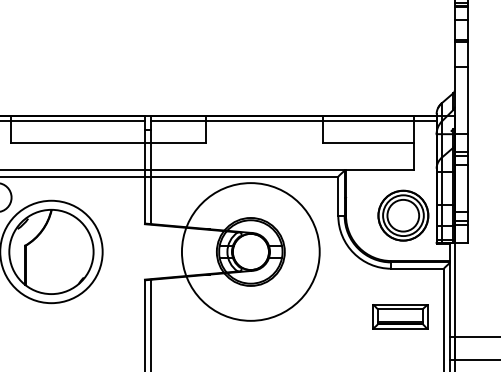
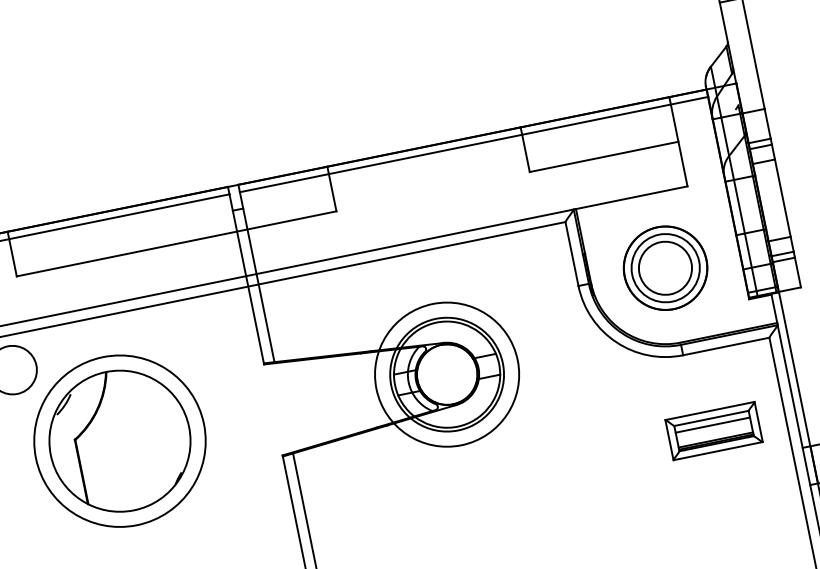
part: (403, 215) -> (665, 267), moved
circle: (250, 251) -> (446, 373), size x0.62
line: (400, 313) -> (713, 425), added

